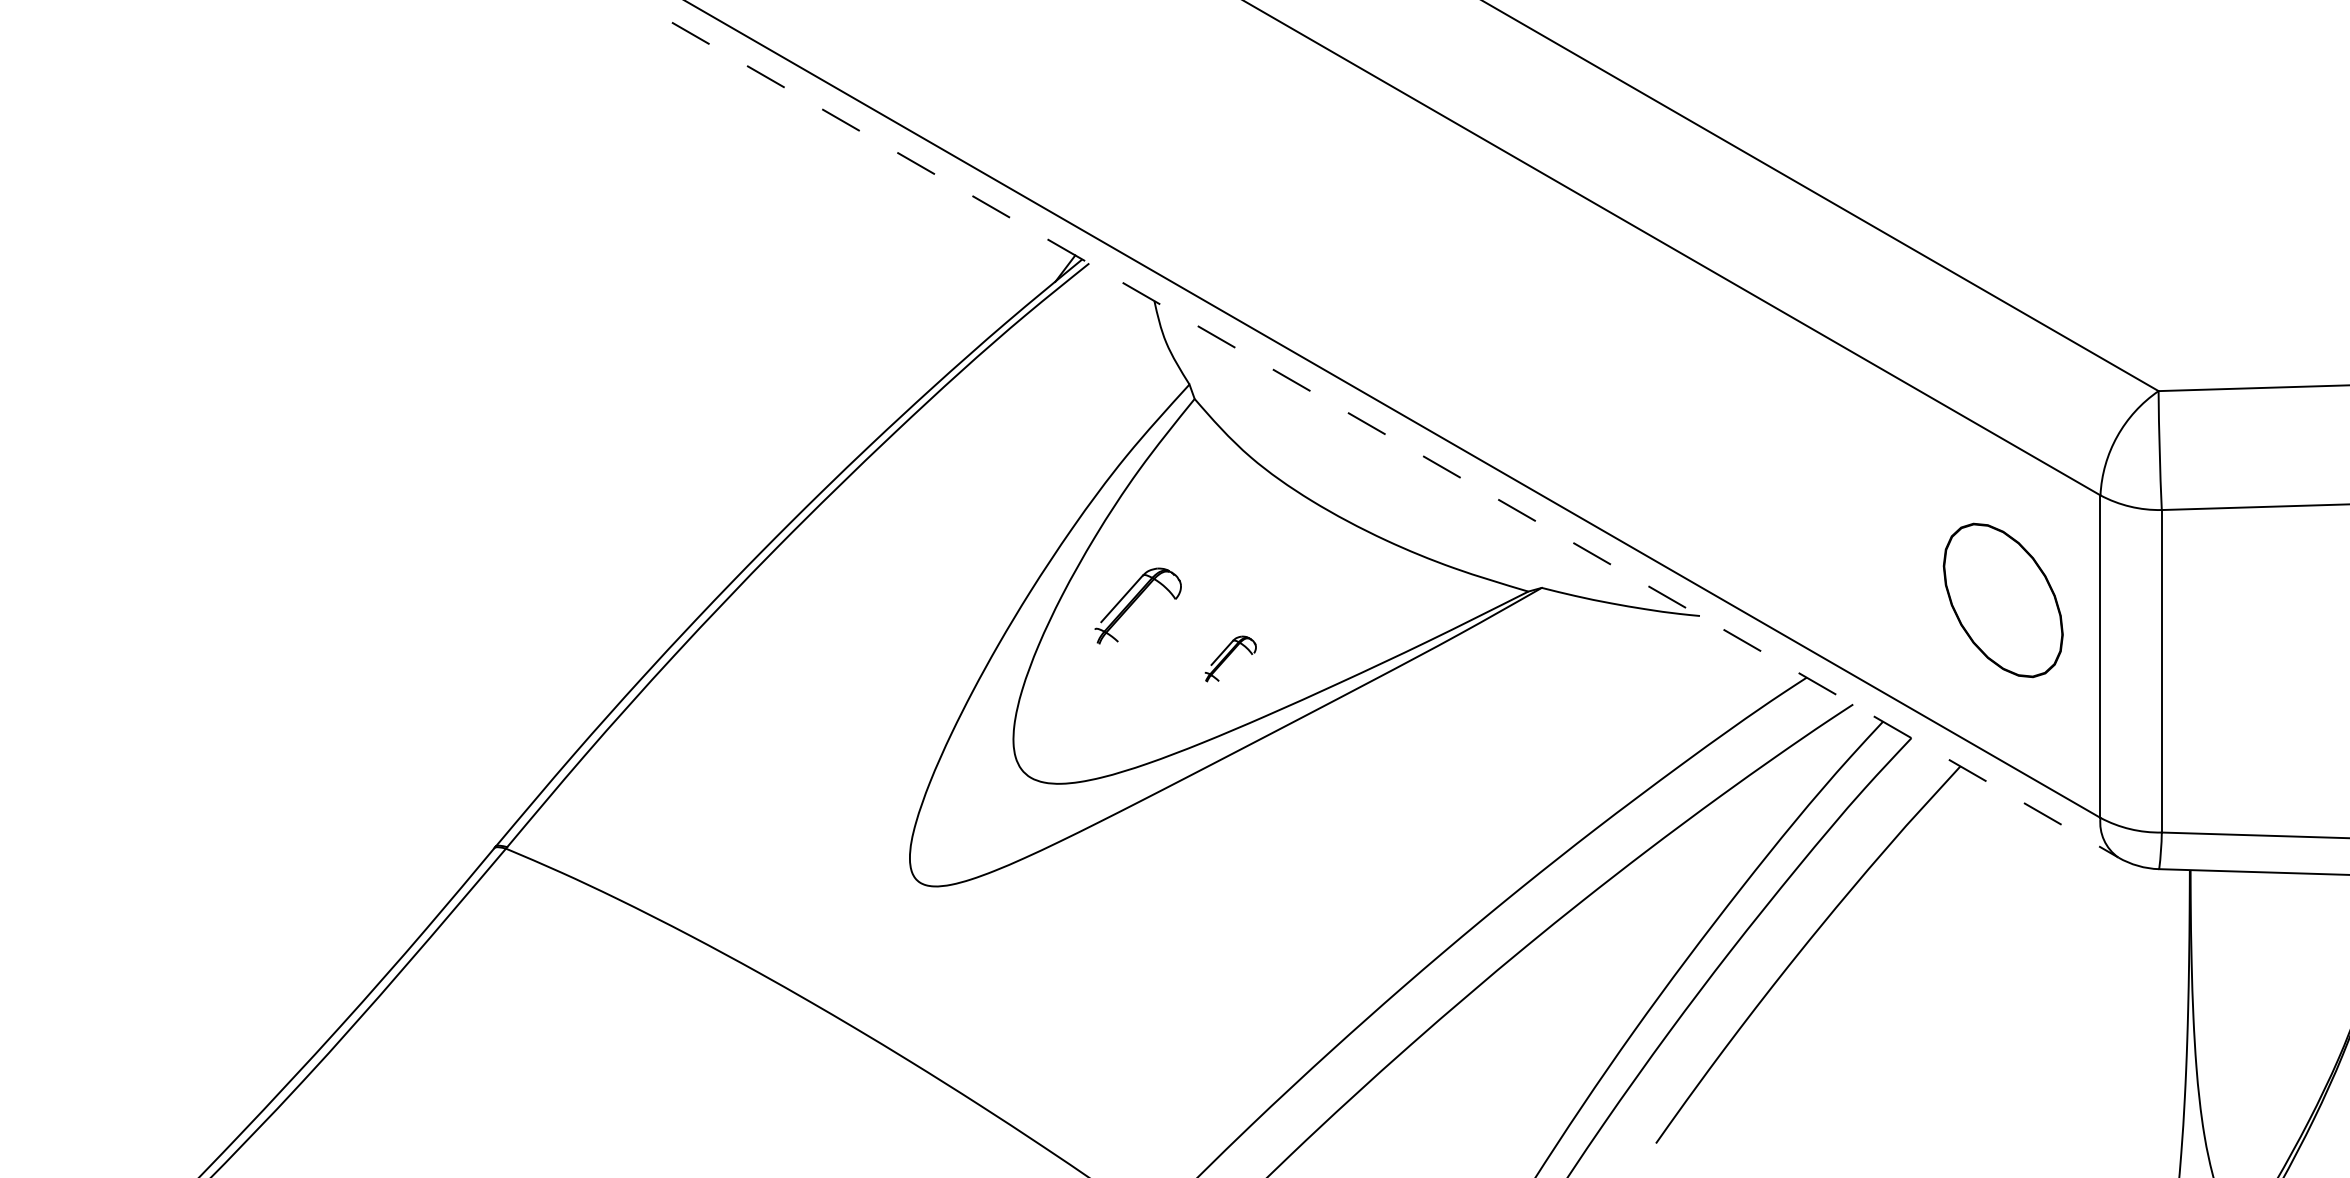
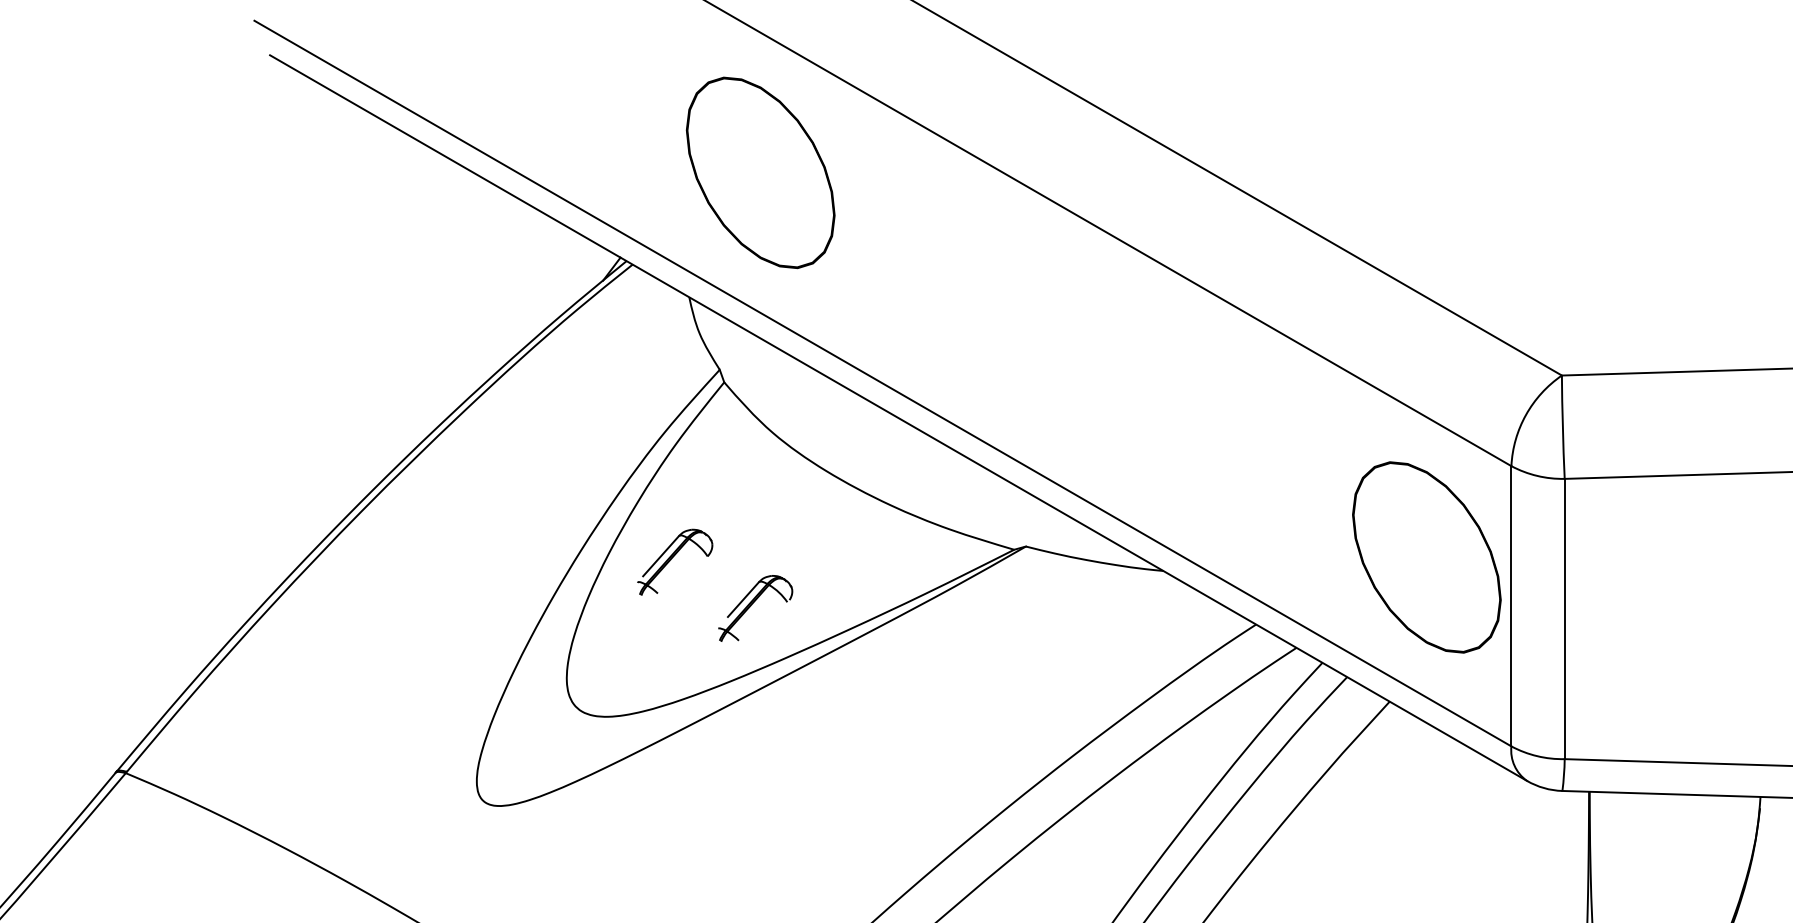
part: (1236, 157) -> (760, 172), added
line: (1395, 440) -> (898, 418), dashed -> solid
part: (2003, 600) -> (1427, 557), size x1.43
part: (1230, 658) -> (755, 607), size x1.67

